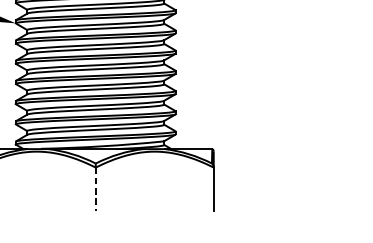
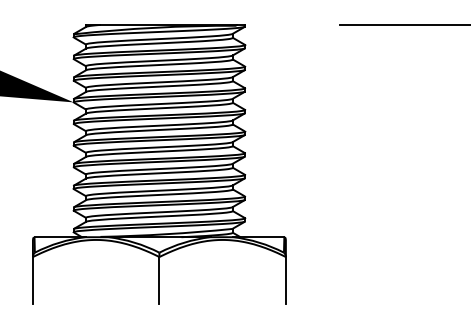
line: (95, 190) -> (159, 281), dashed -> solid

